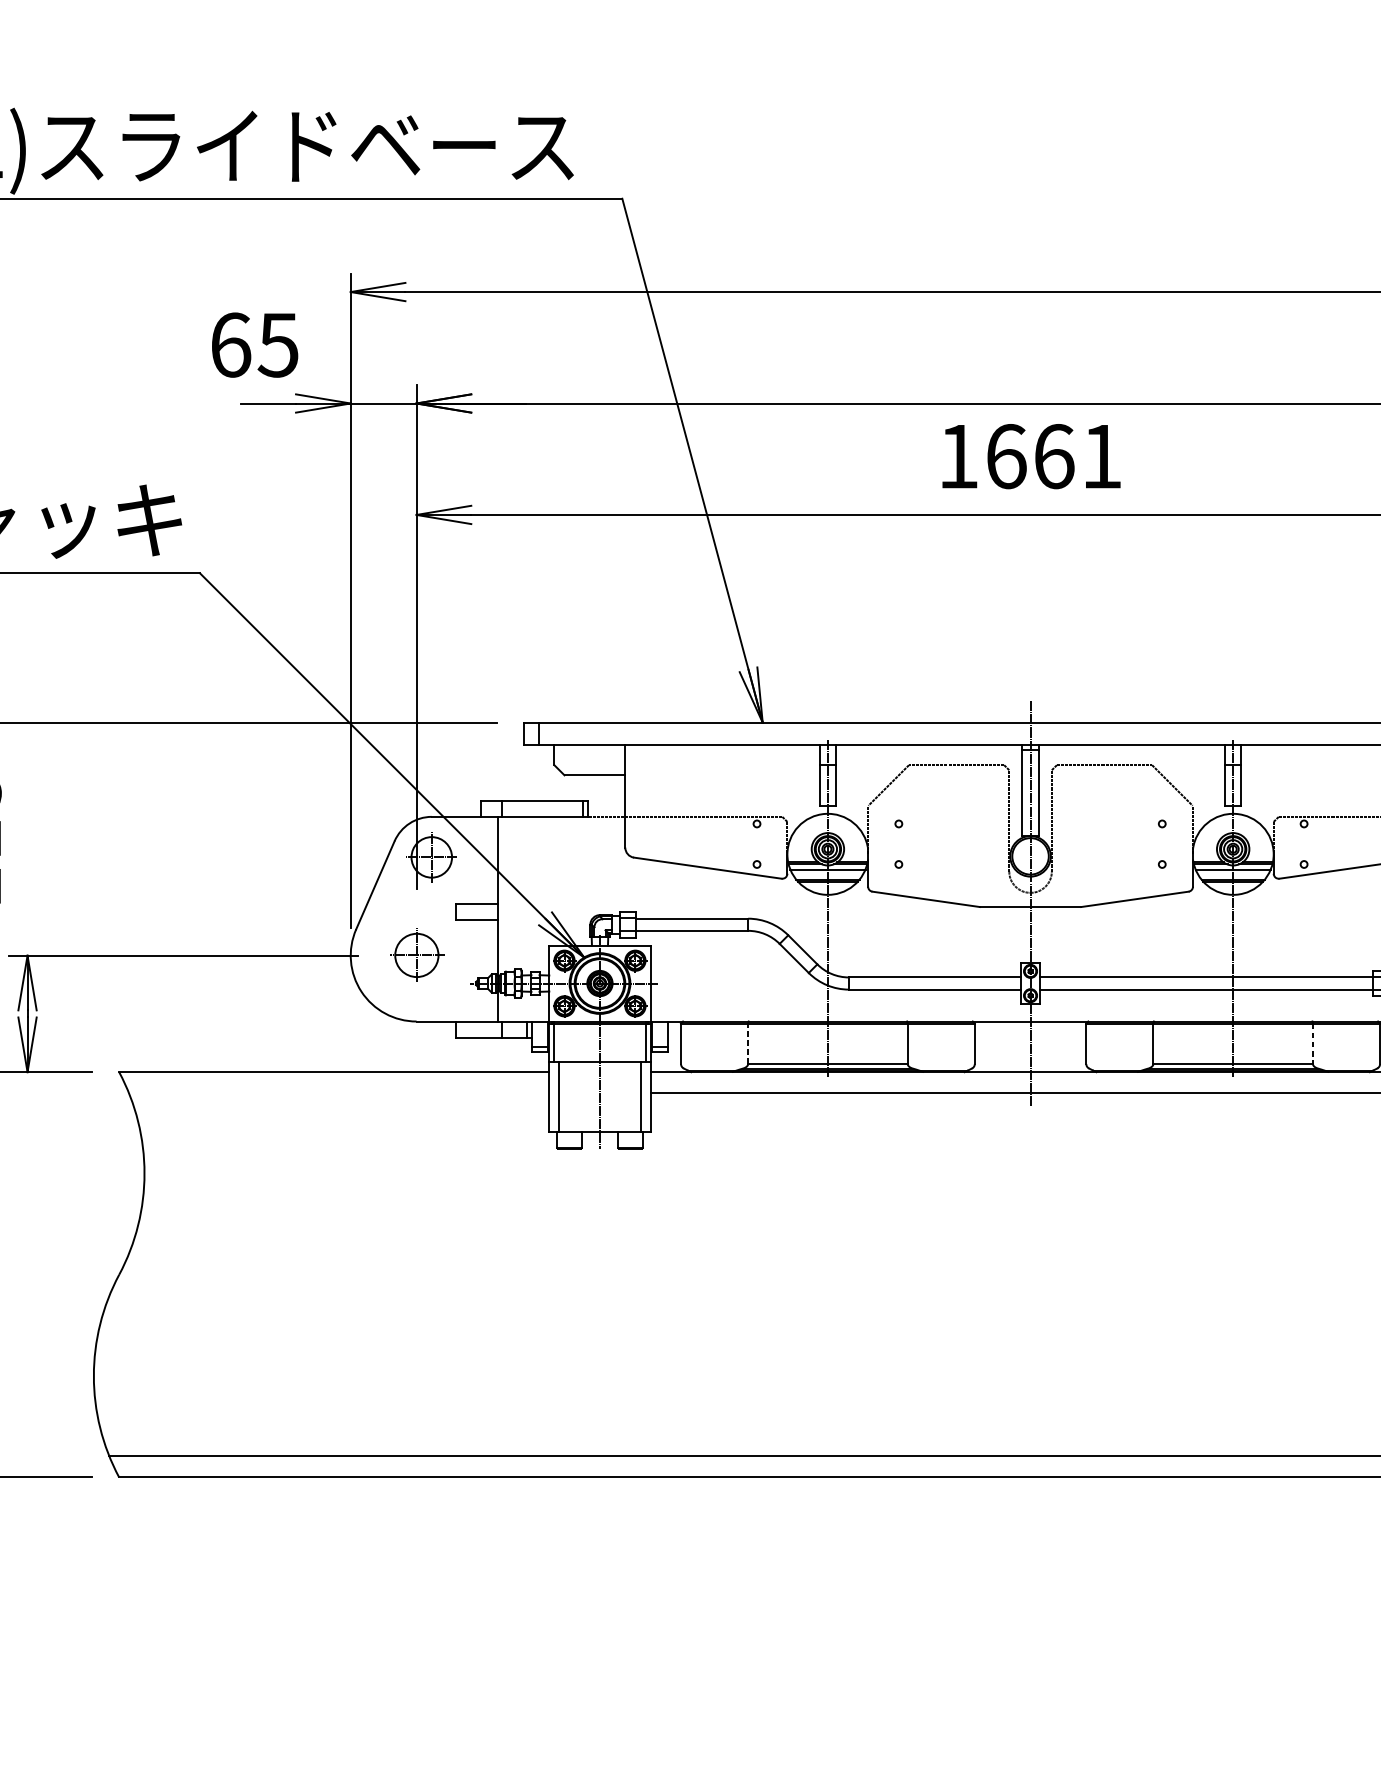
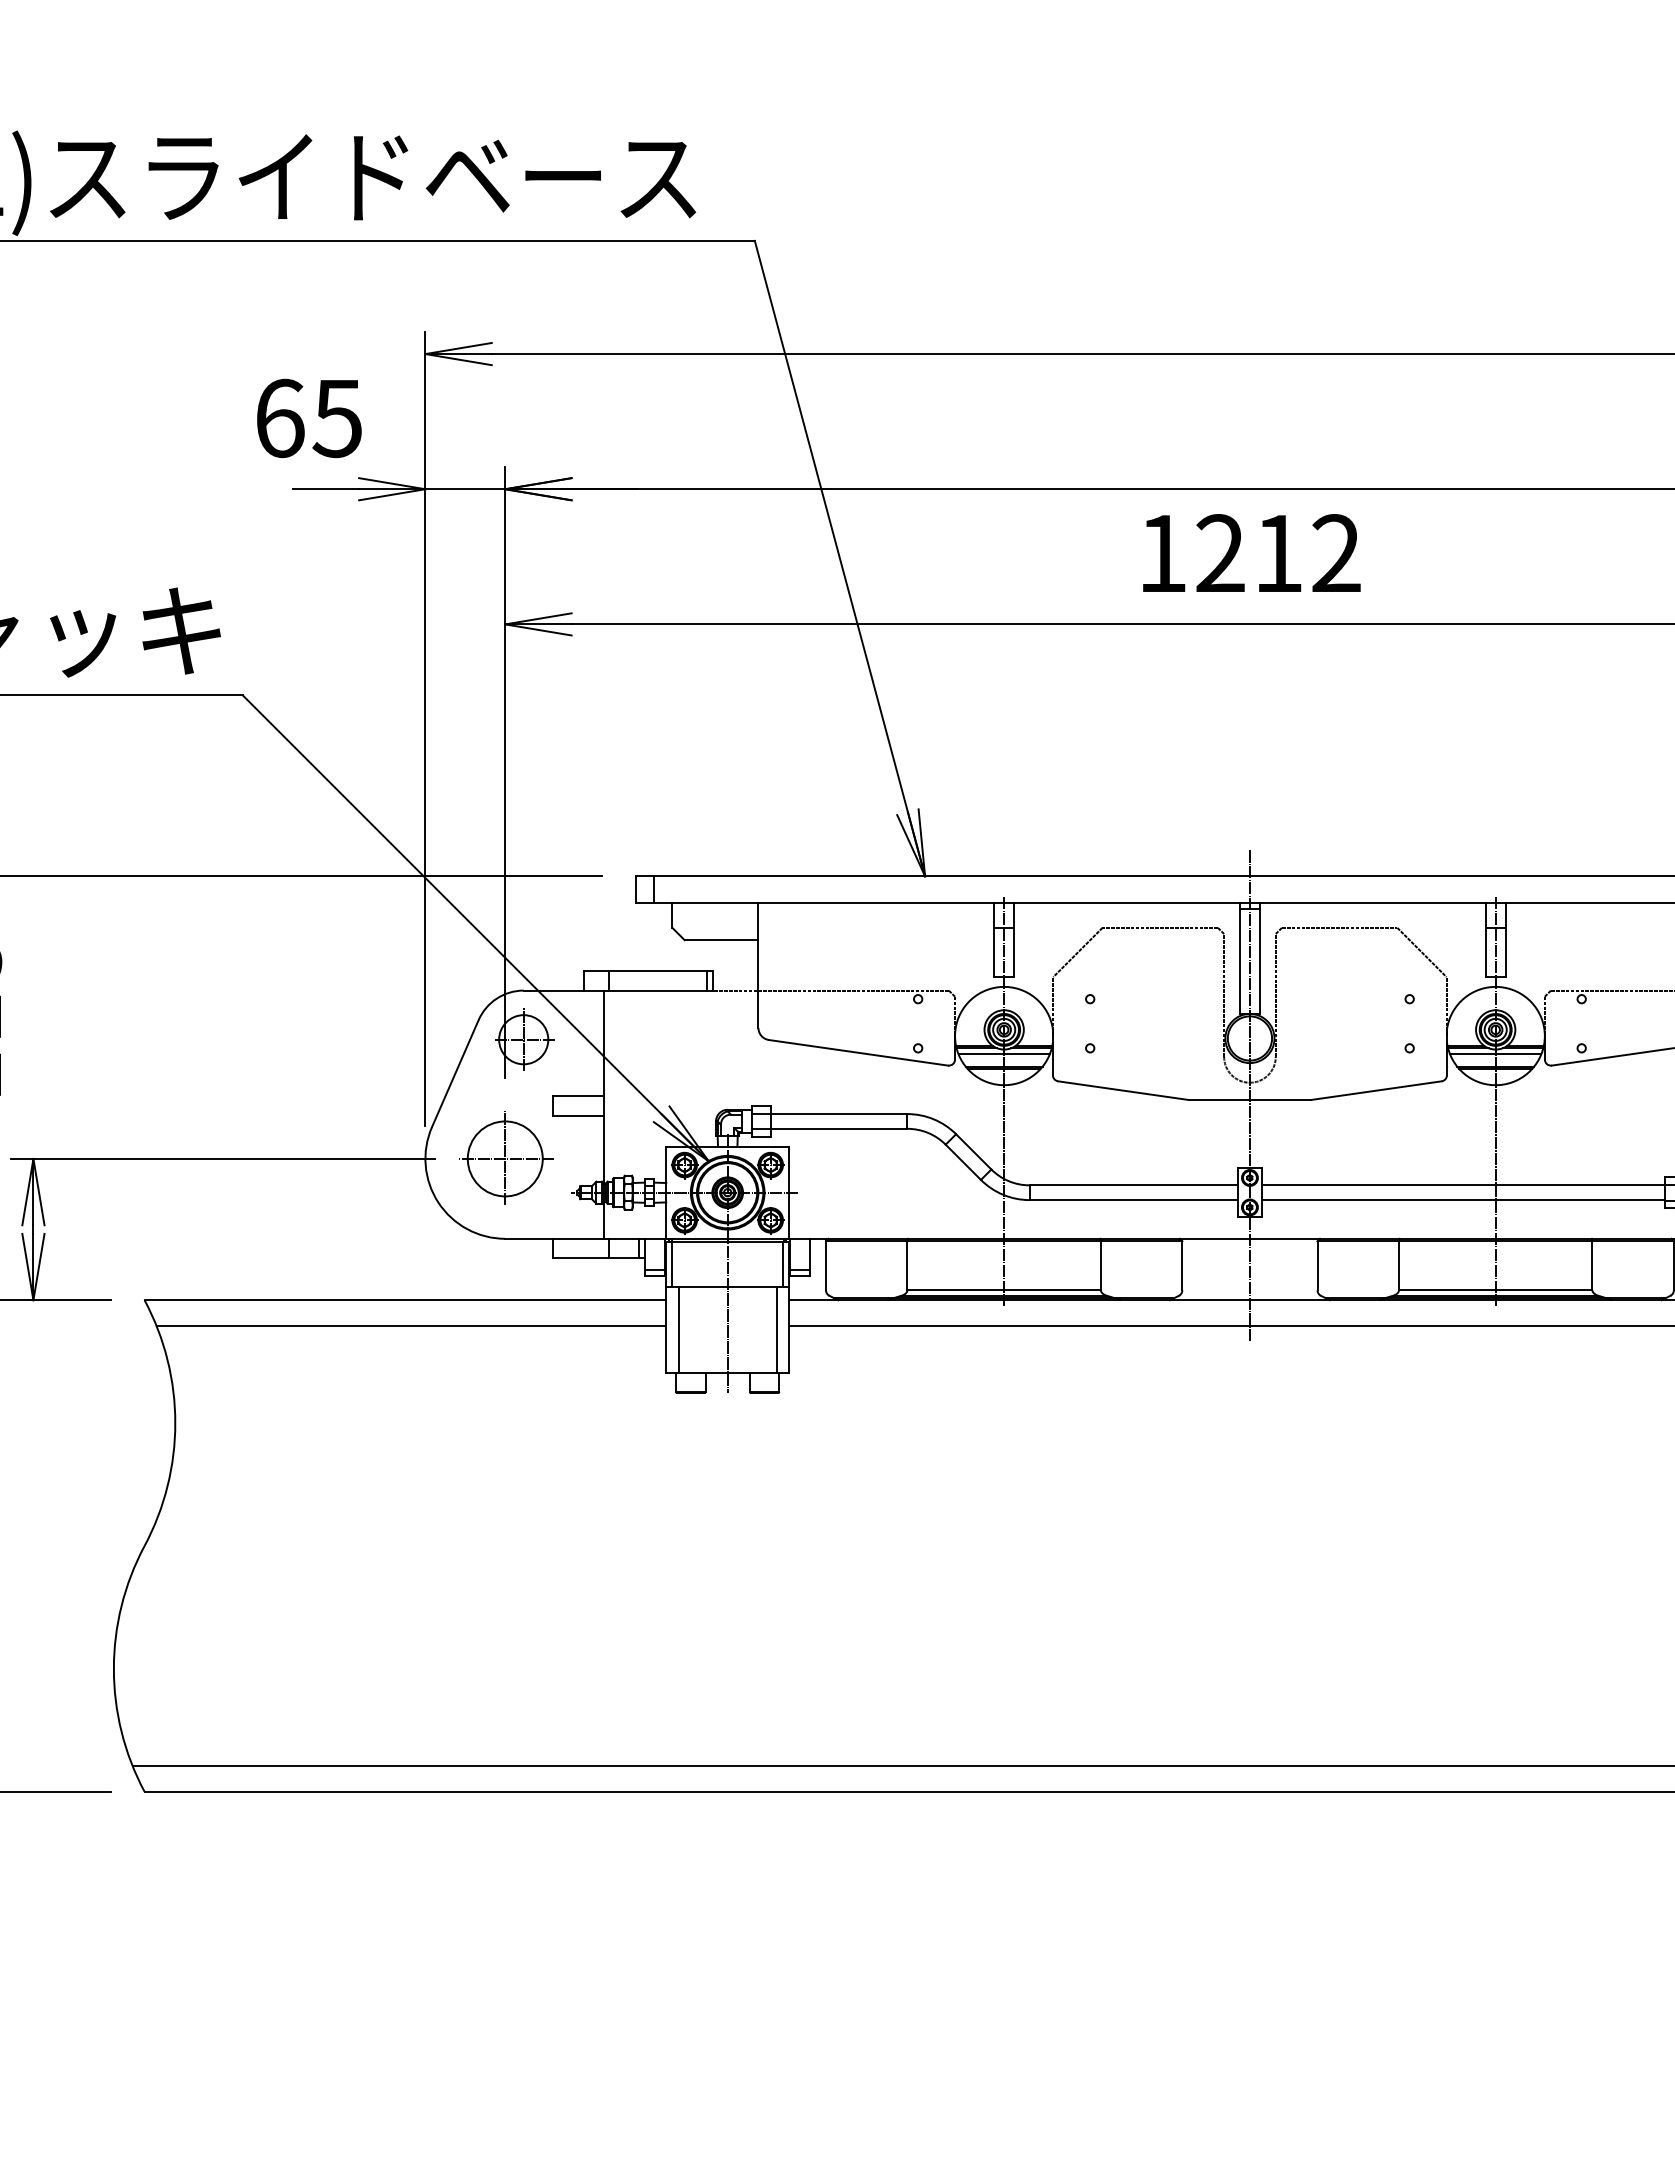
text: (1054, 456) -> (1278, 553), 1661 -> 1212
part: (417, 954) -> (506, 1157), size x1.43
line: (748, 1043) -> (907, 1265), dashed -> solid
line: (1312, 1043) -> (1592, 1265), dashed -> solid
line: (339, 1093) -> (411, 1326), added

